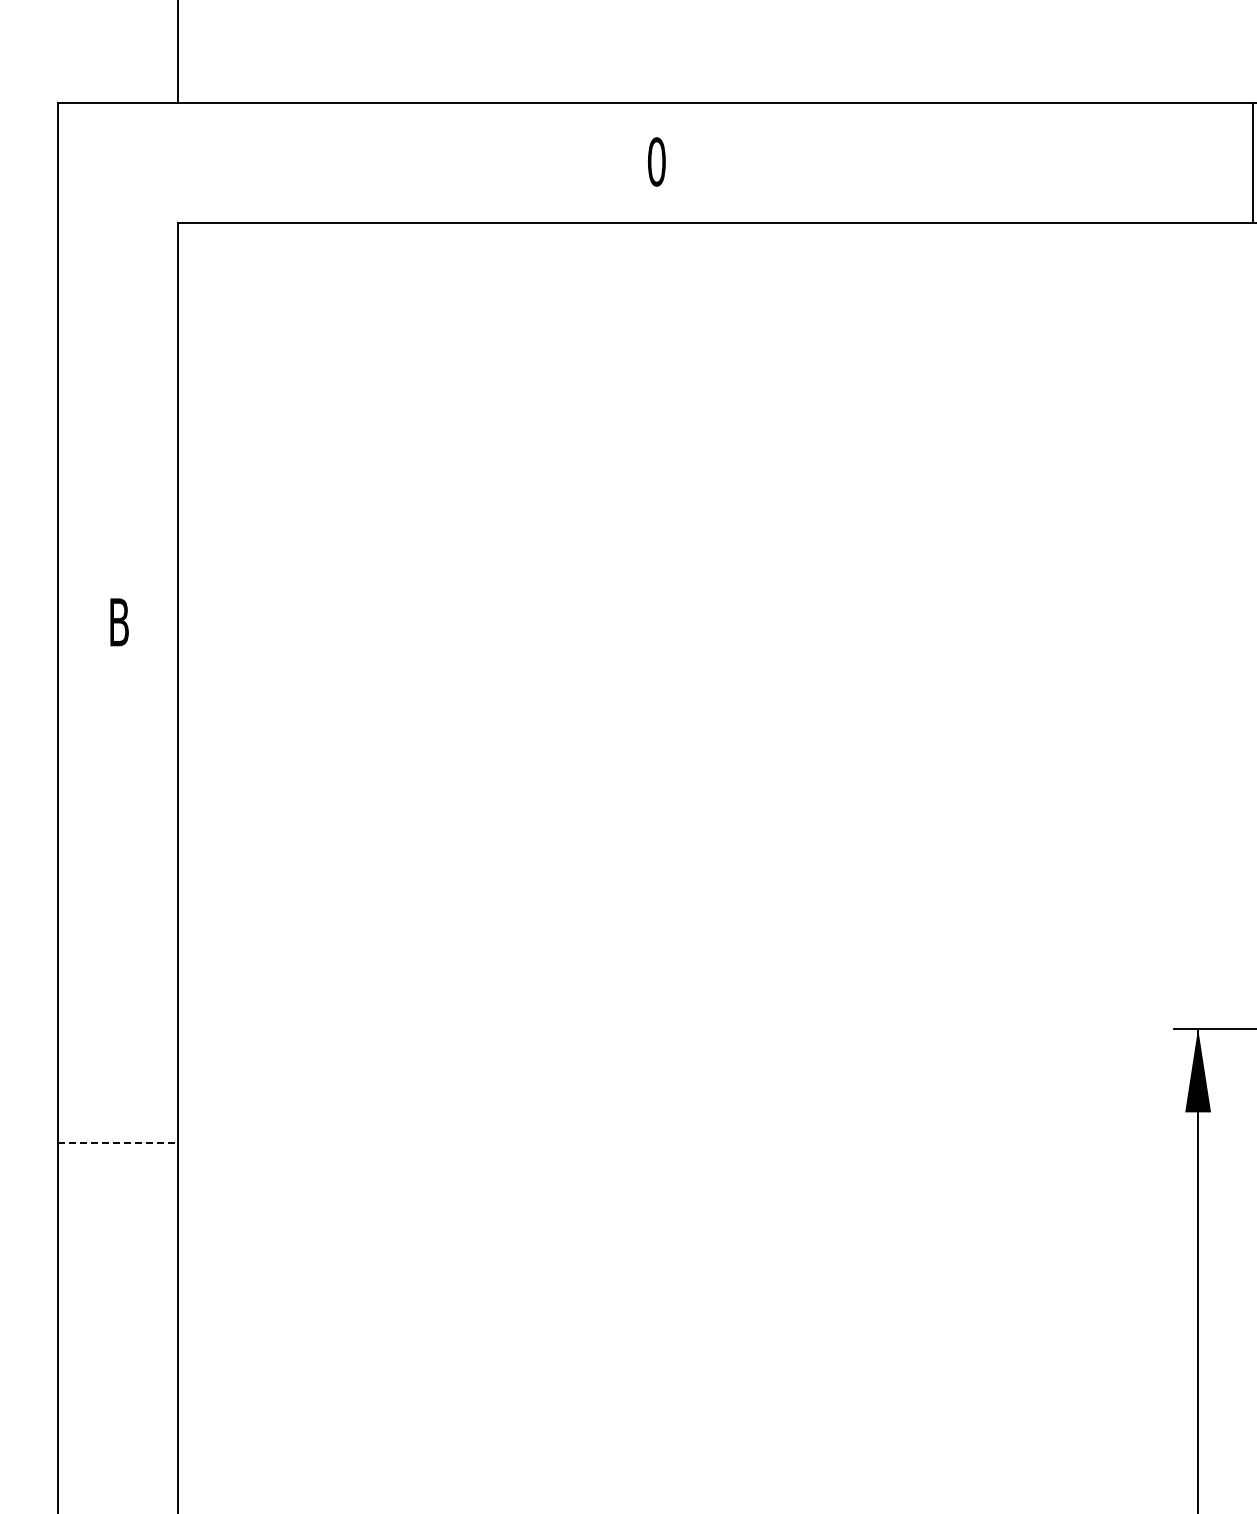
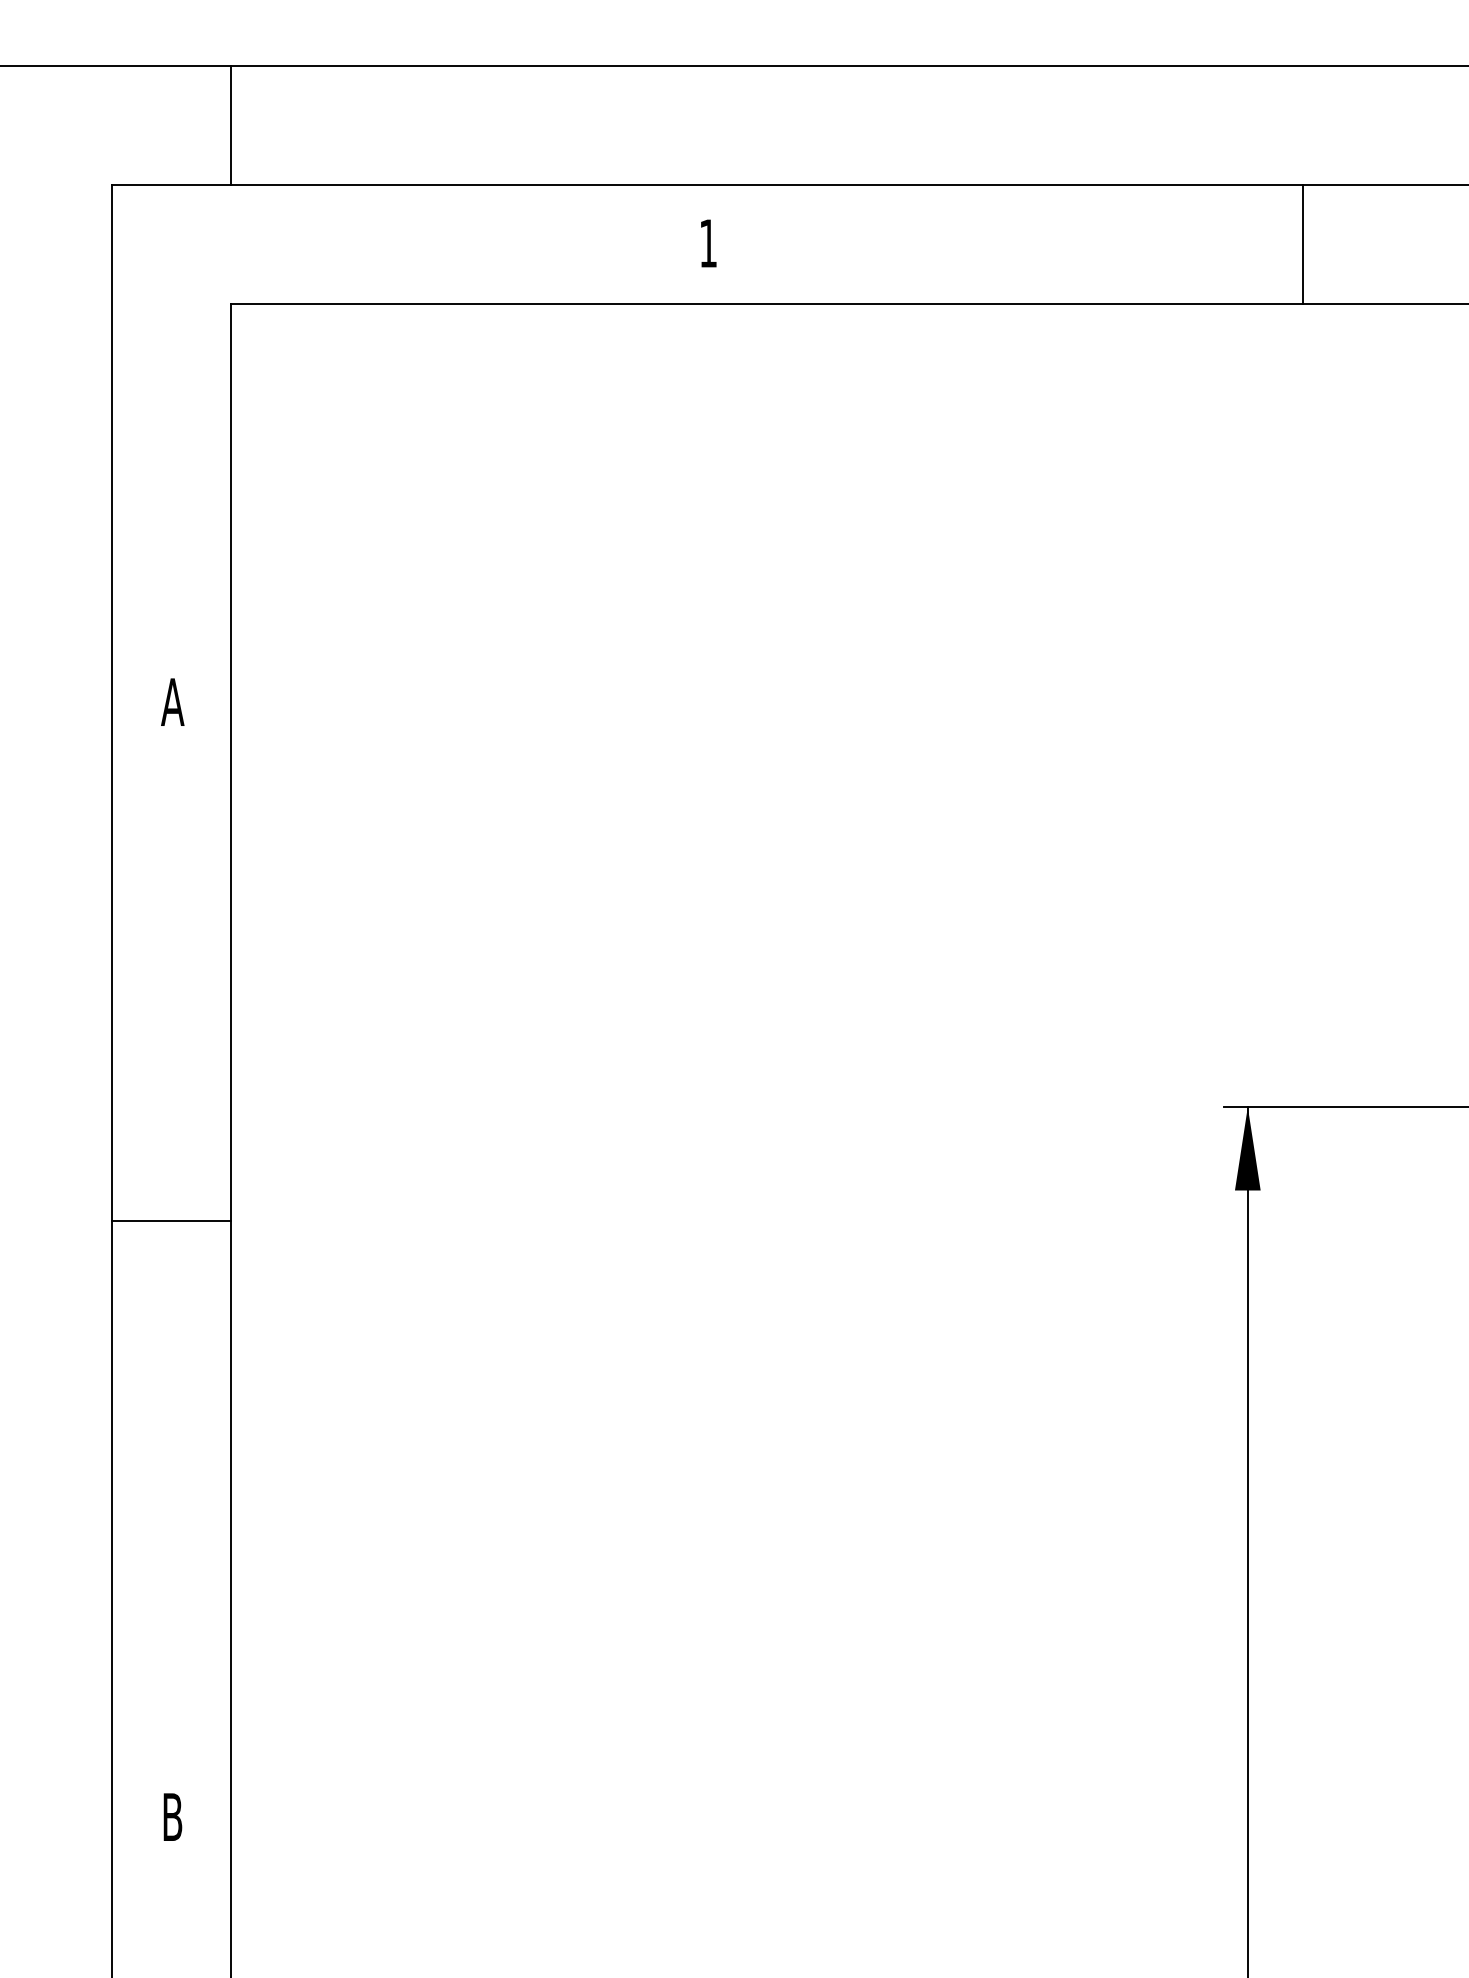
text: (656, 161) -> (708, 243), 0 -> 1
text: (118, 621) -> (172, 701), B -> A
line: (117, 1143) -> (171, 1221), dashed -> solid

